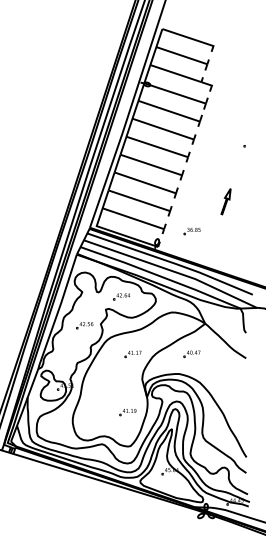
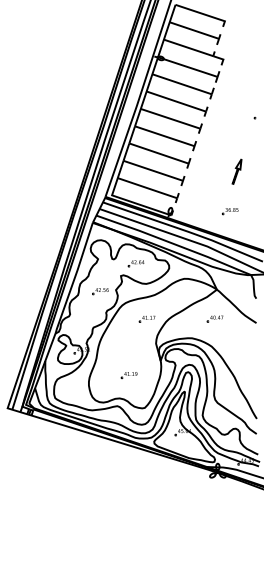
part: (192, 231) -> (230, 211), moved
part: (191, 353) -> (214, 318), moved
part: (127, 412) -> (128, 375), moved

